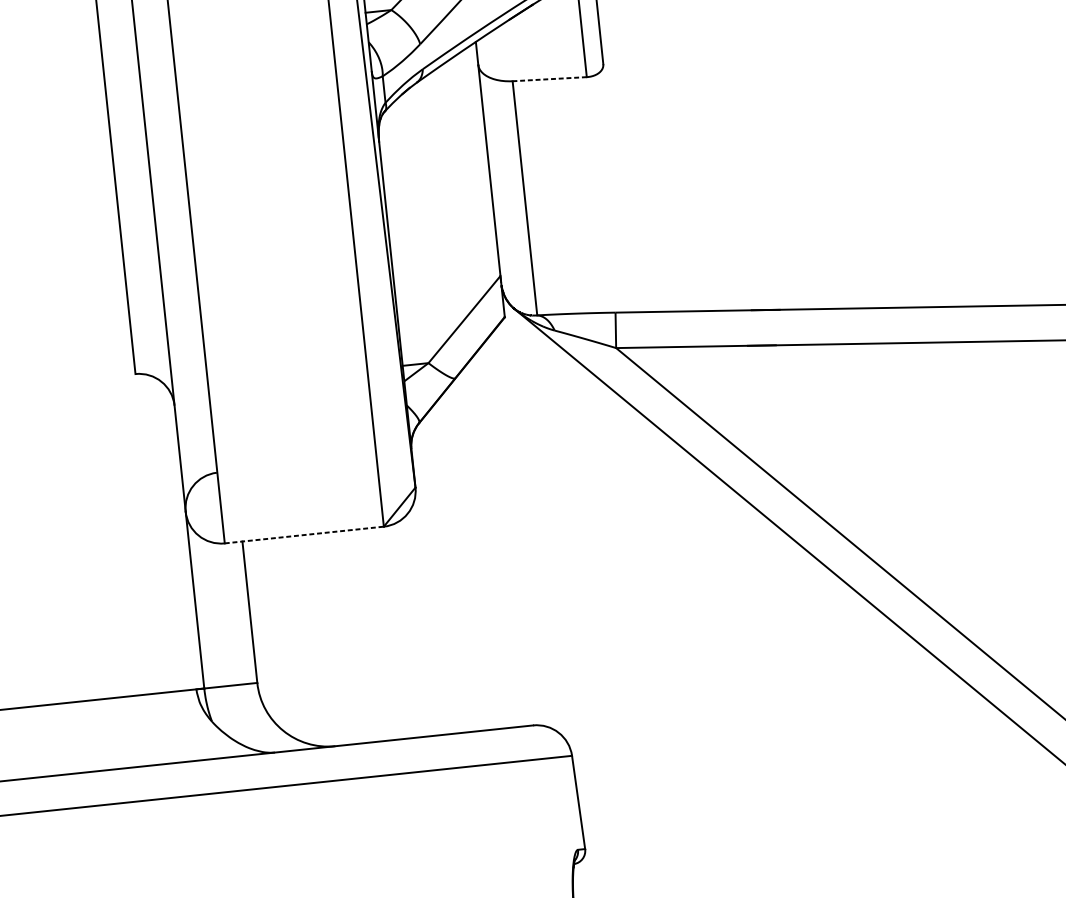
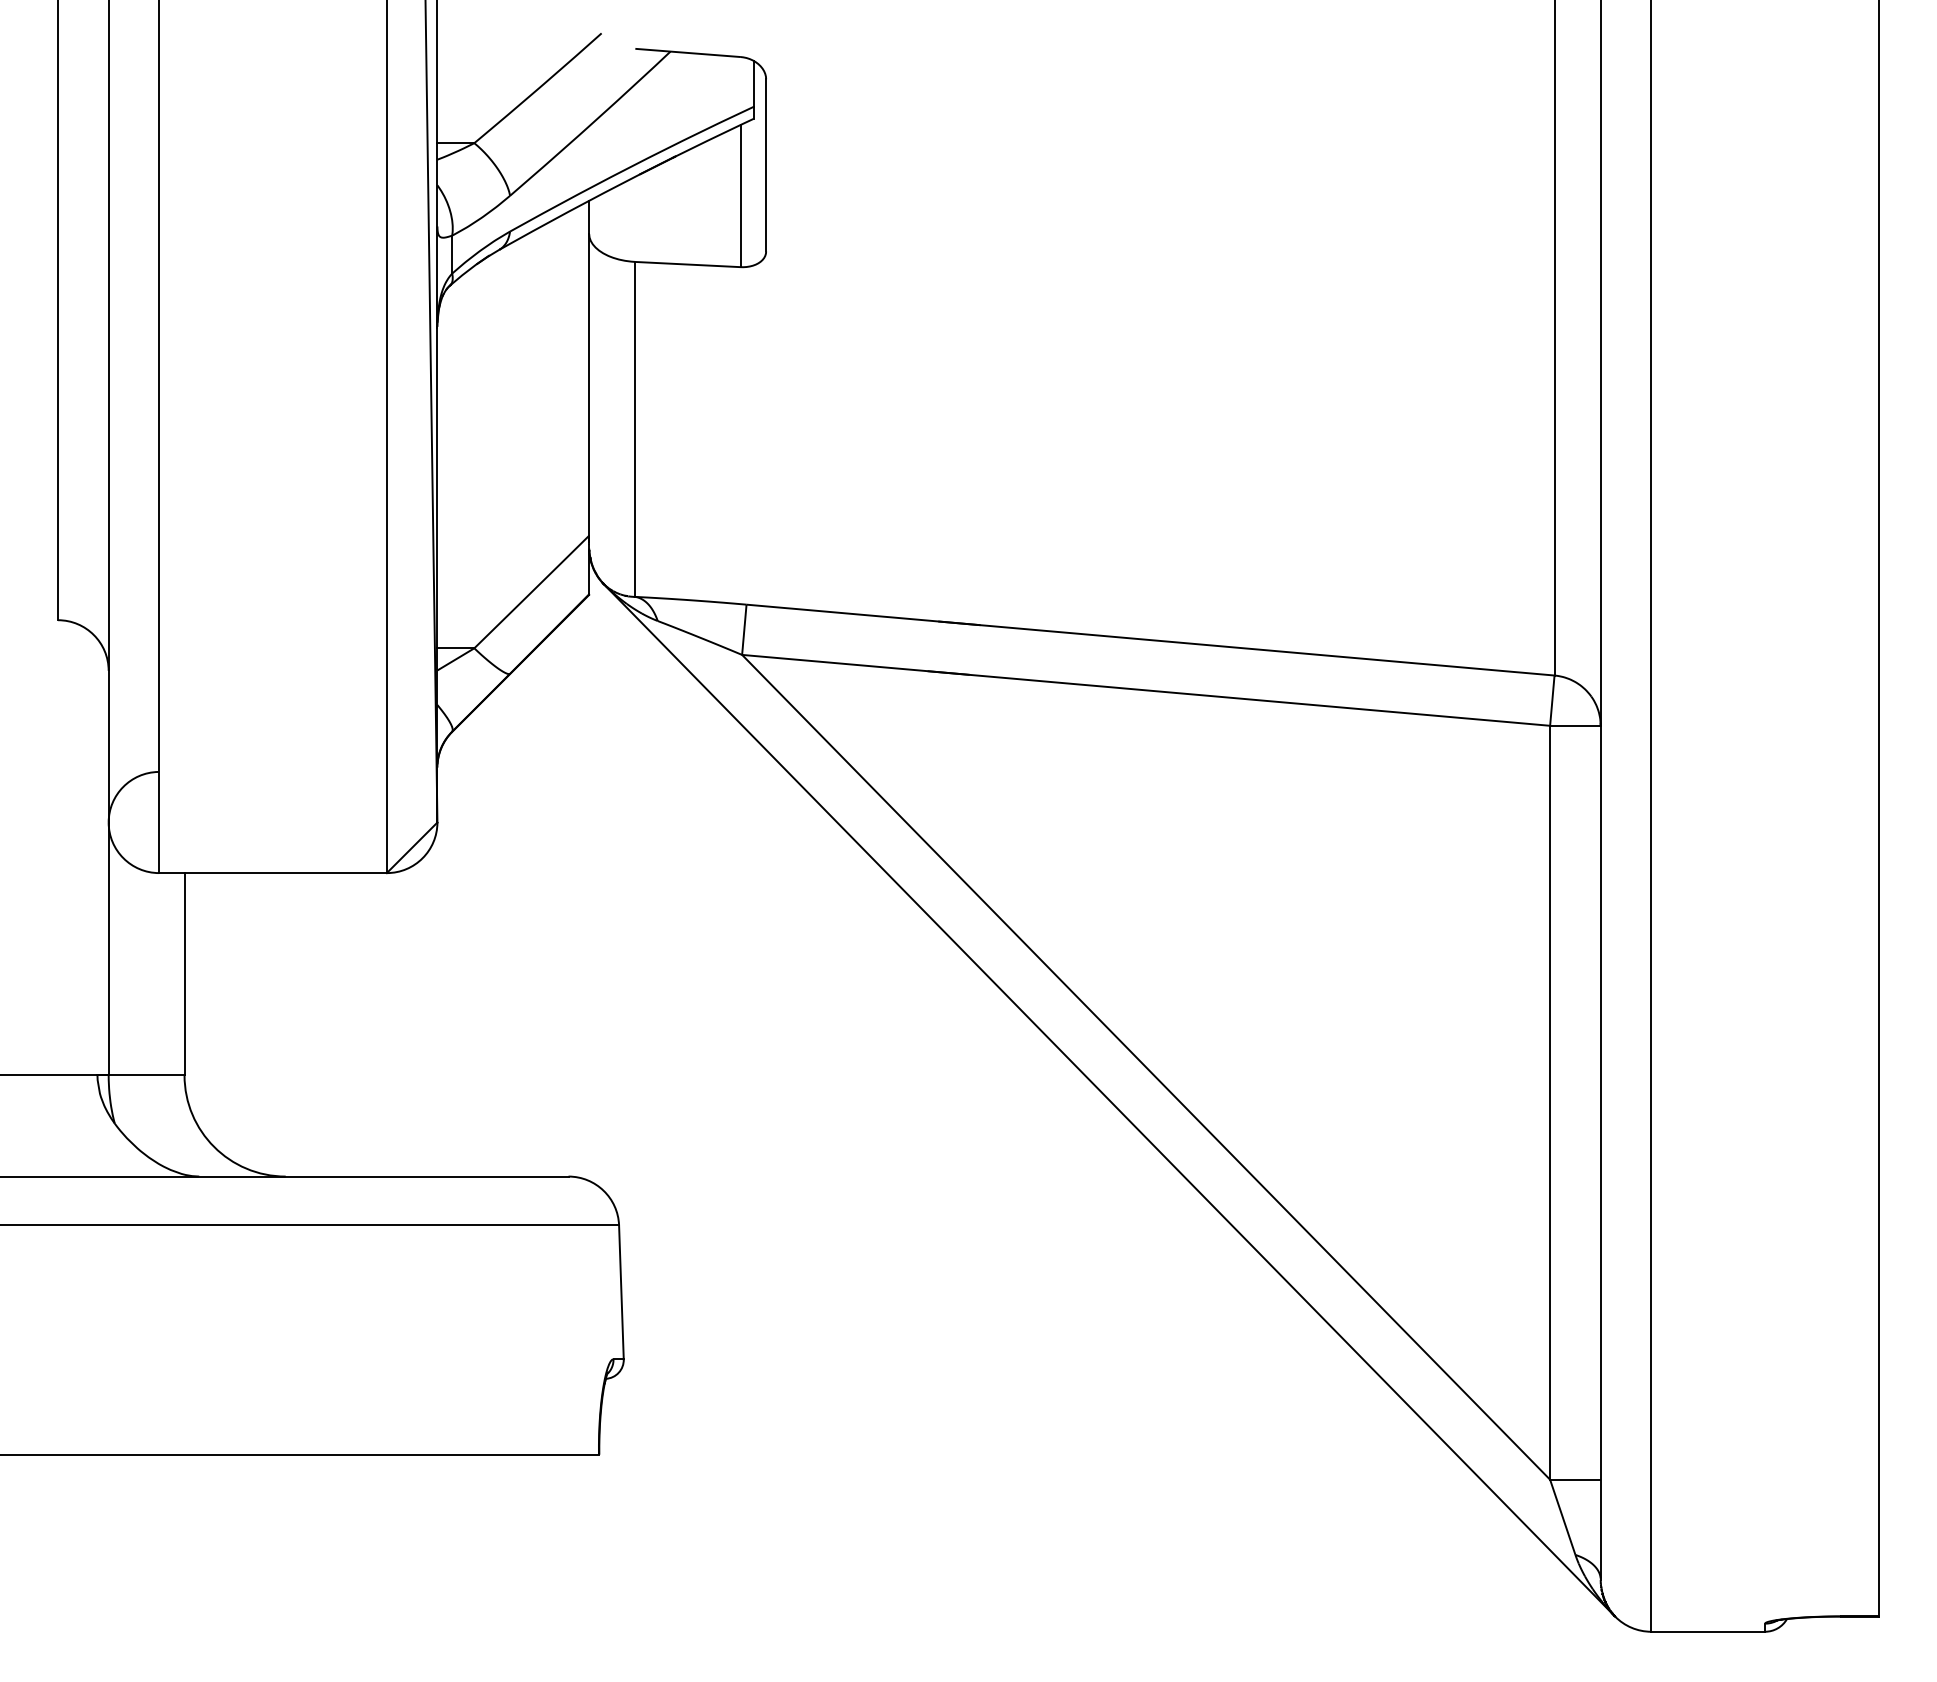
line: (549, 79) -> (688, 264), dashed -> solid
line: (304, 535) -> (273, 873), dashed -> solid

